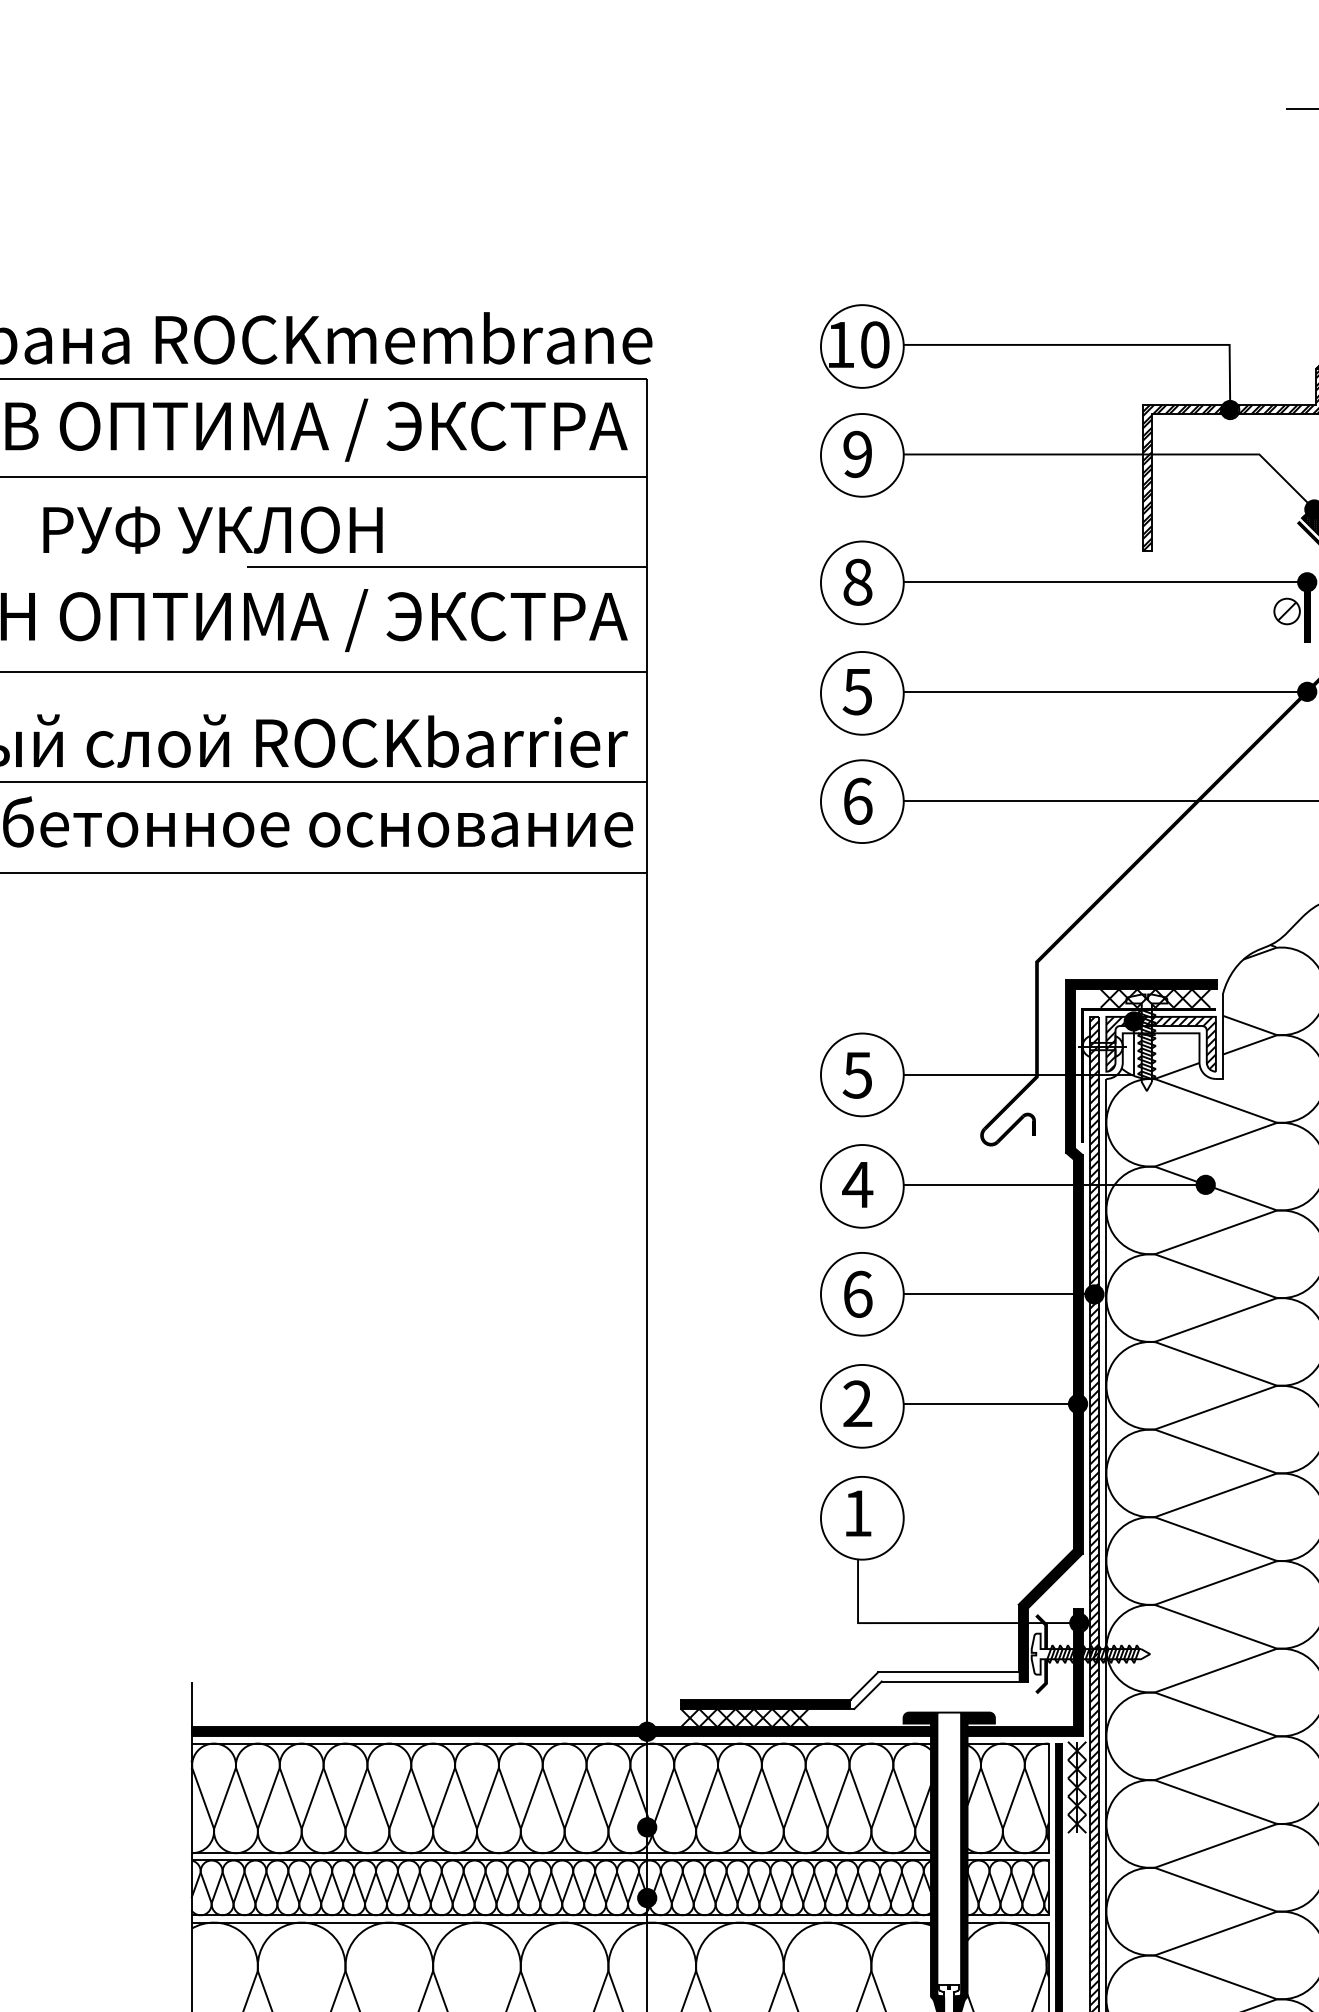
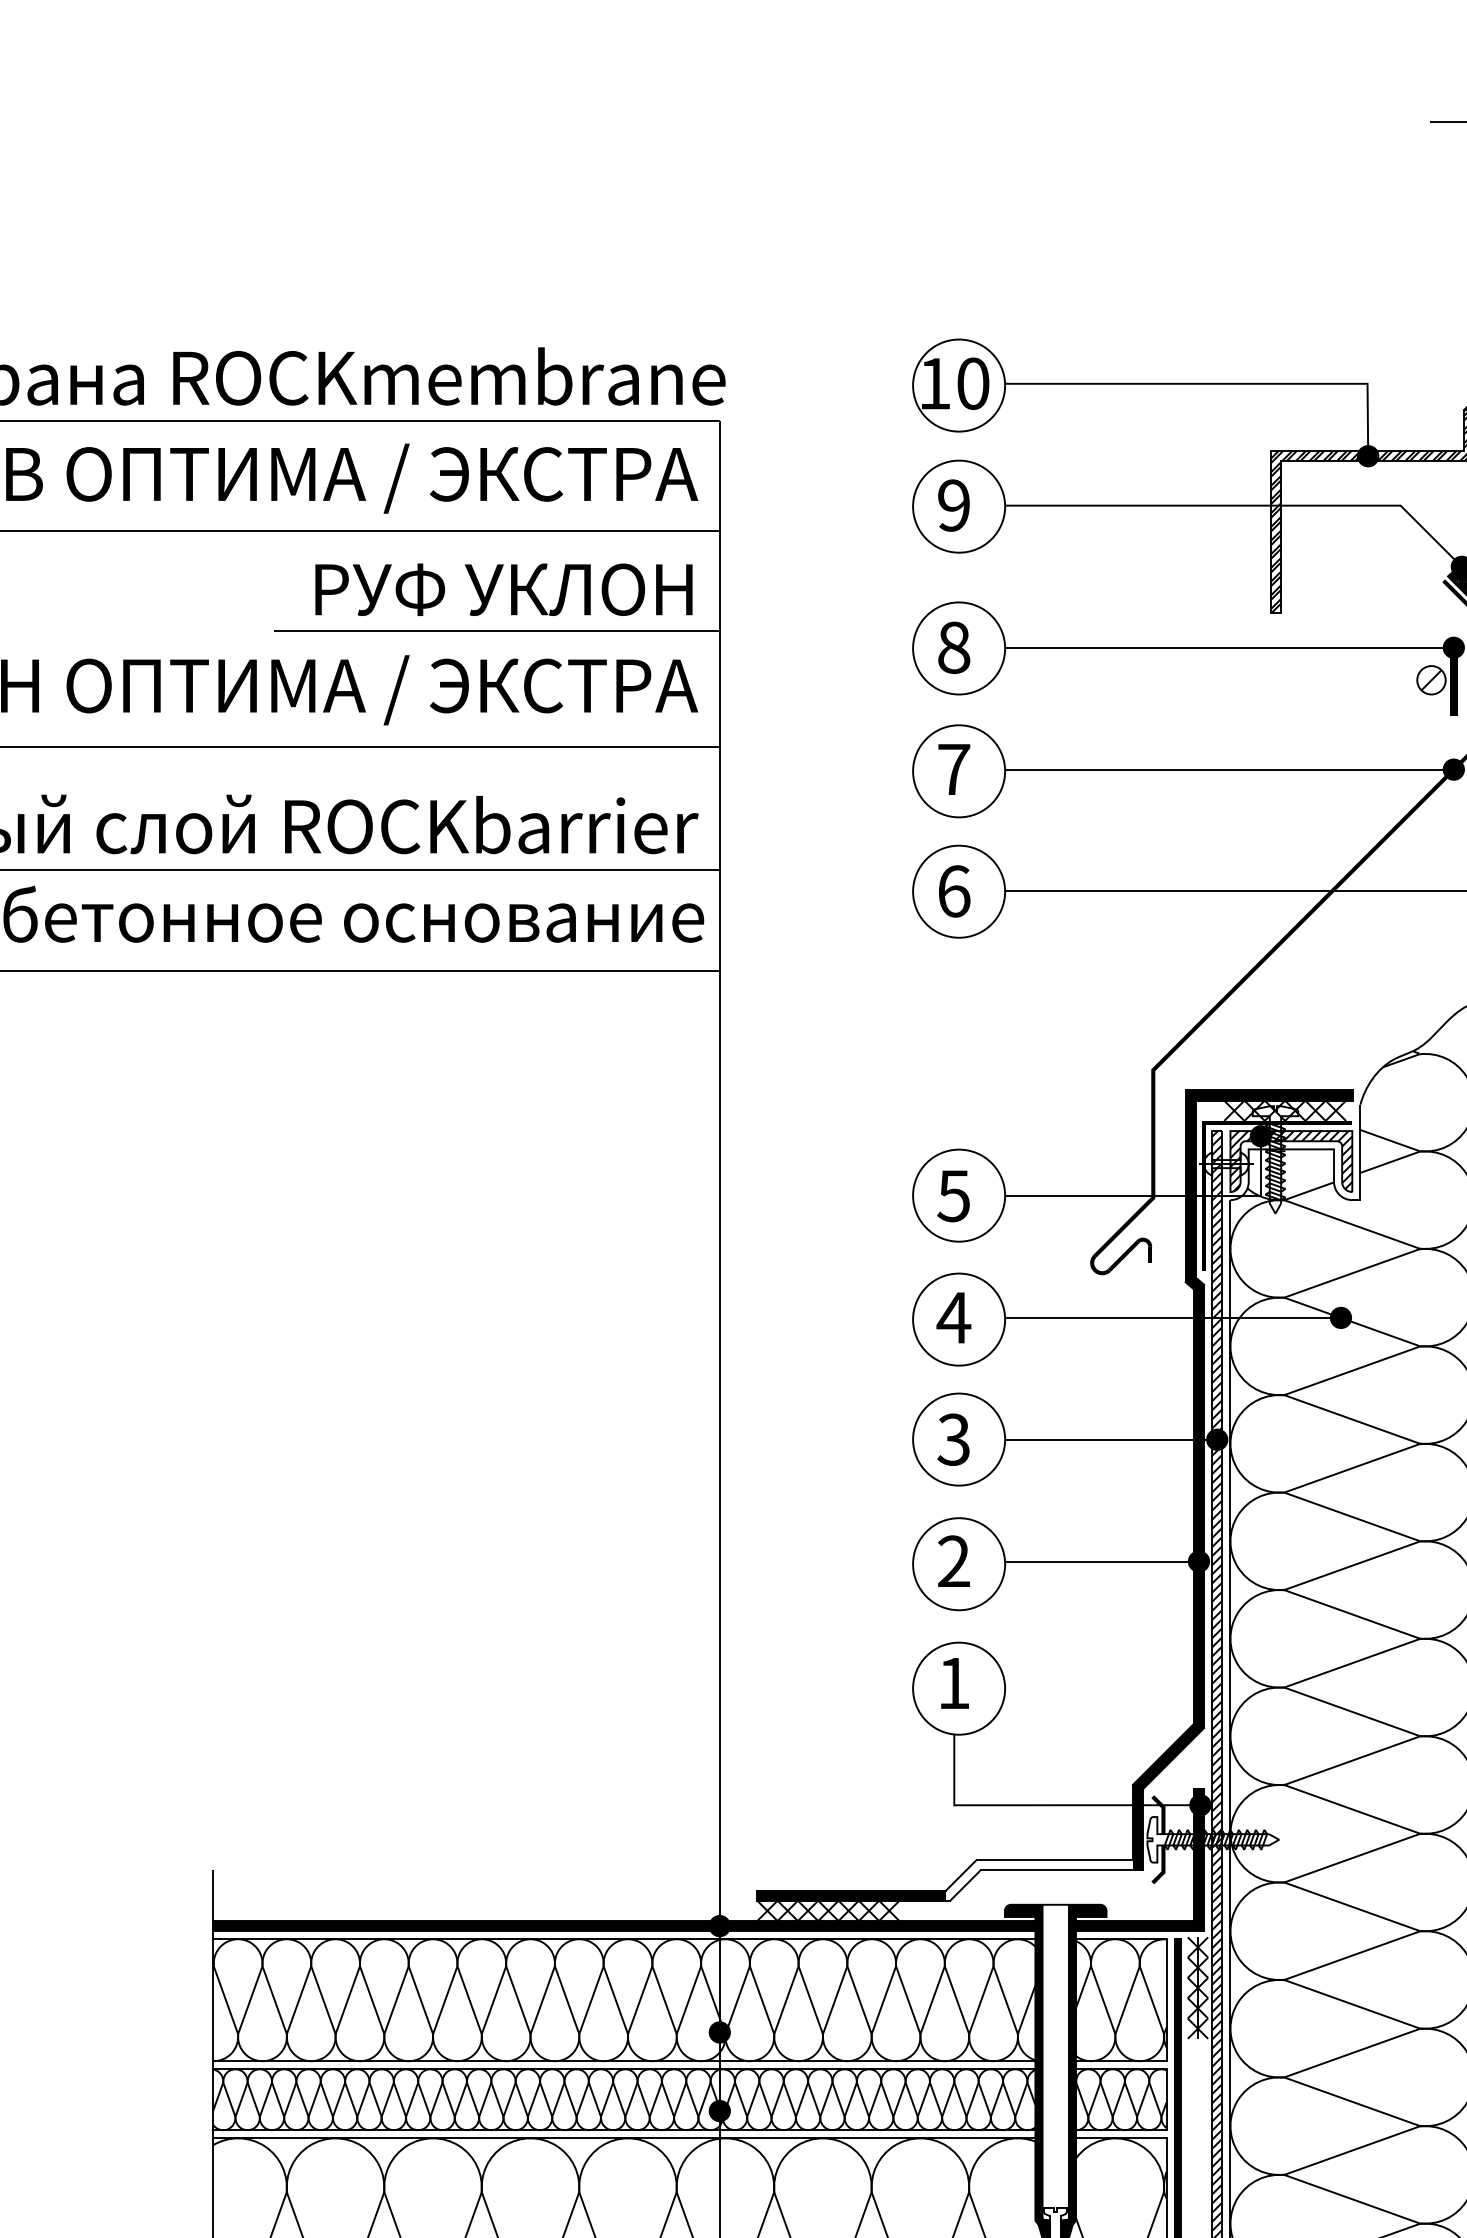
text: (212, 529) -> (503, 589), moved
text: (857, 691) -> (953, 769), 5 -> 7
text: (857, 1294) -> (953, 1439), 6 -> 3

